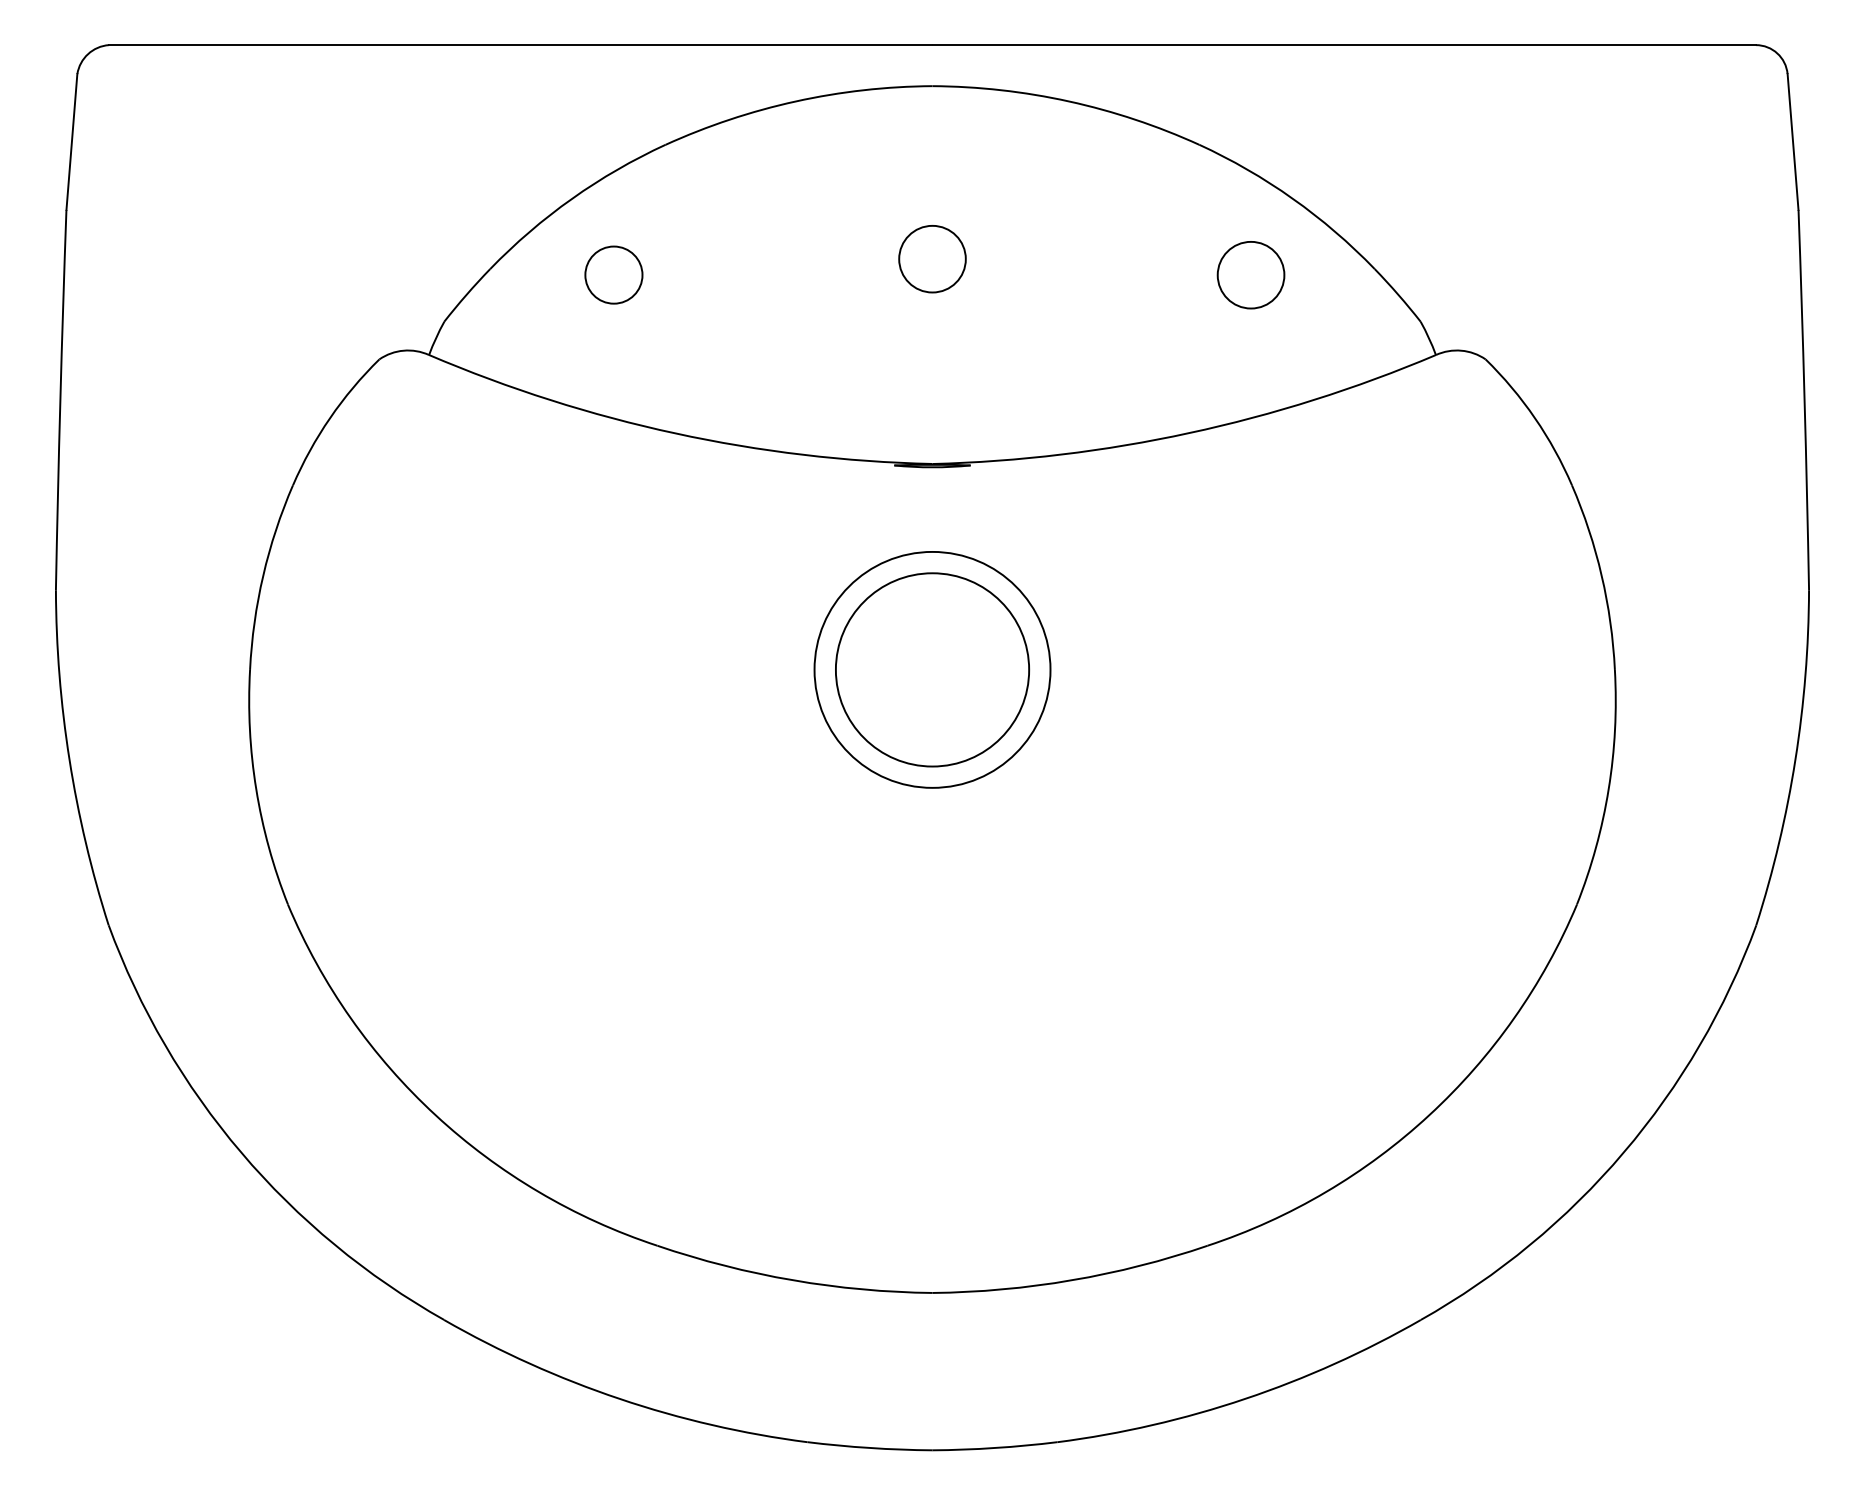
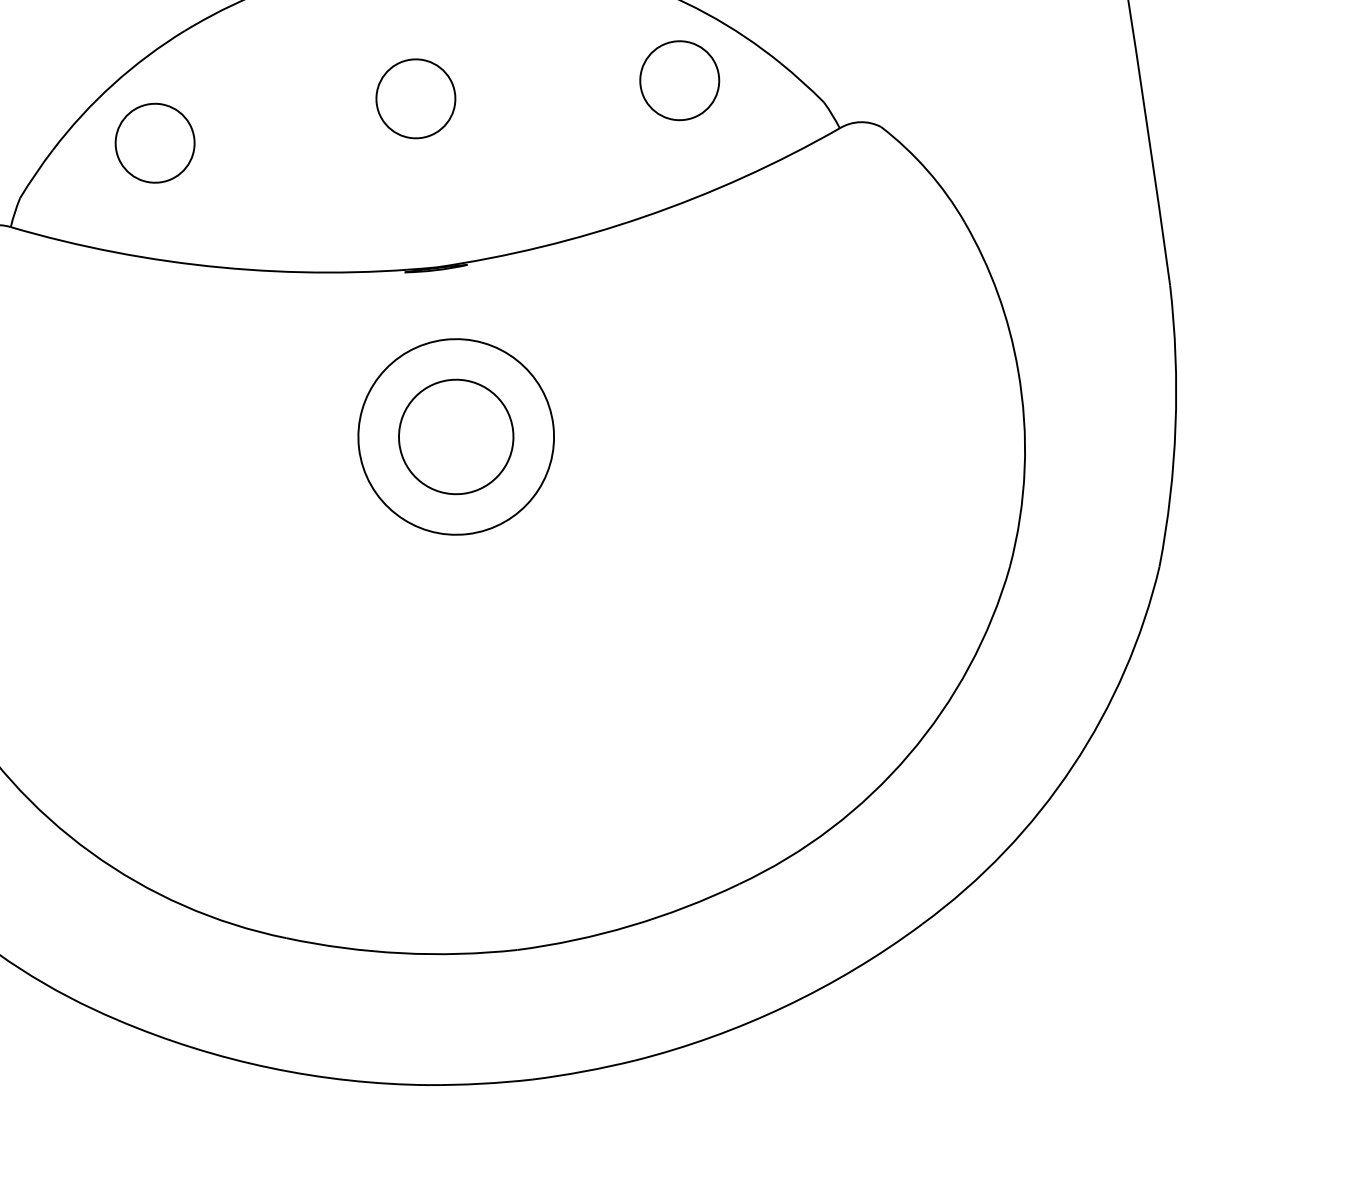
circle: (932, 258) -> (415, 98), size x1.43
circle: (613, 274) -> (154, 142), size x1.67
circle: (1250, 274) -> (679, 80), size x1.43
circle: (932, 669) -> (456, 436), size x0.71

